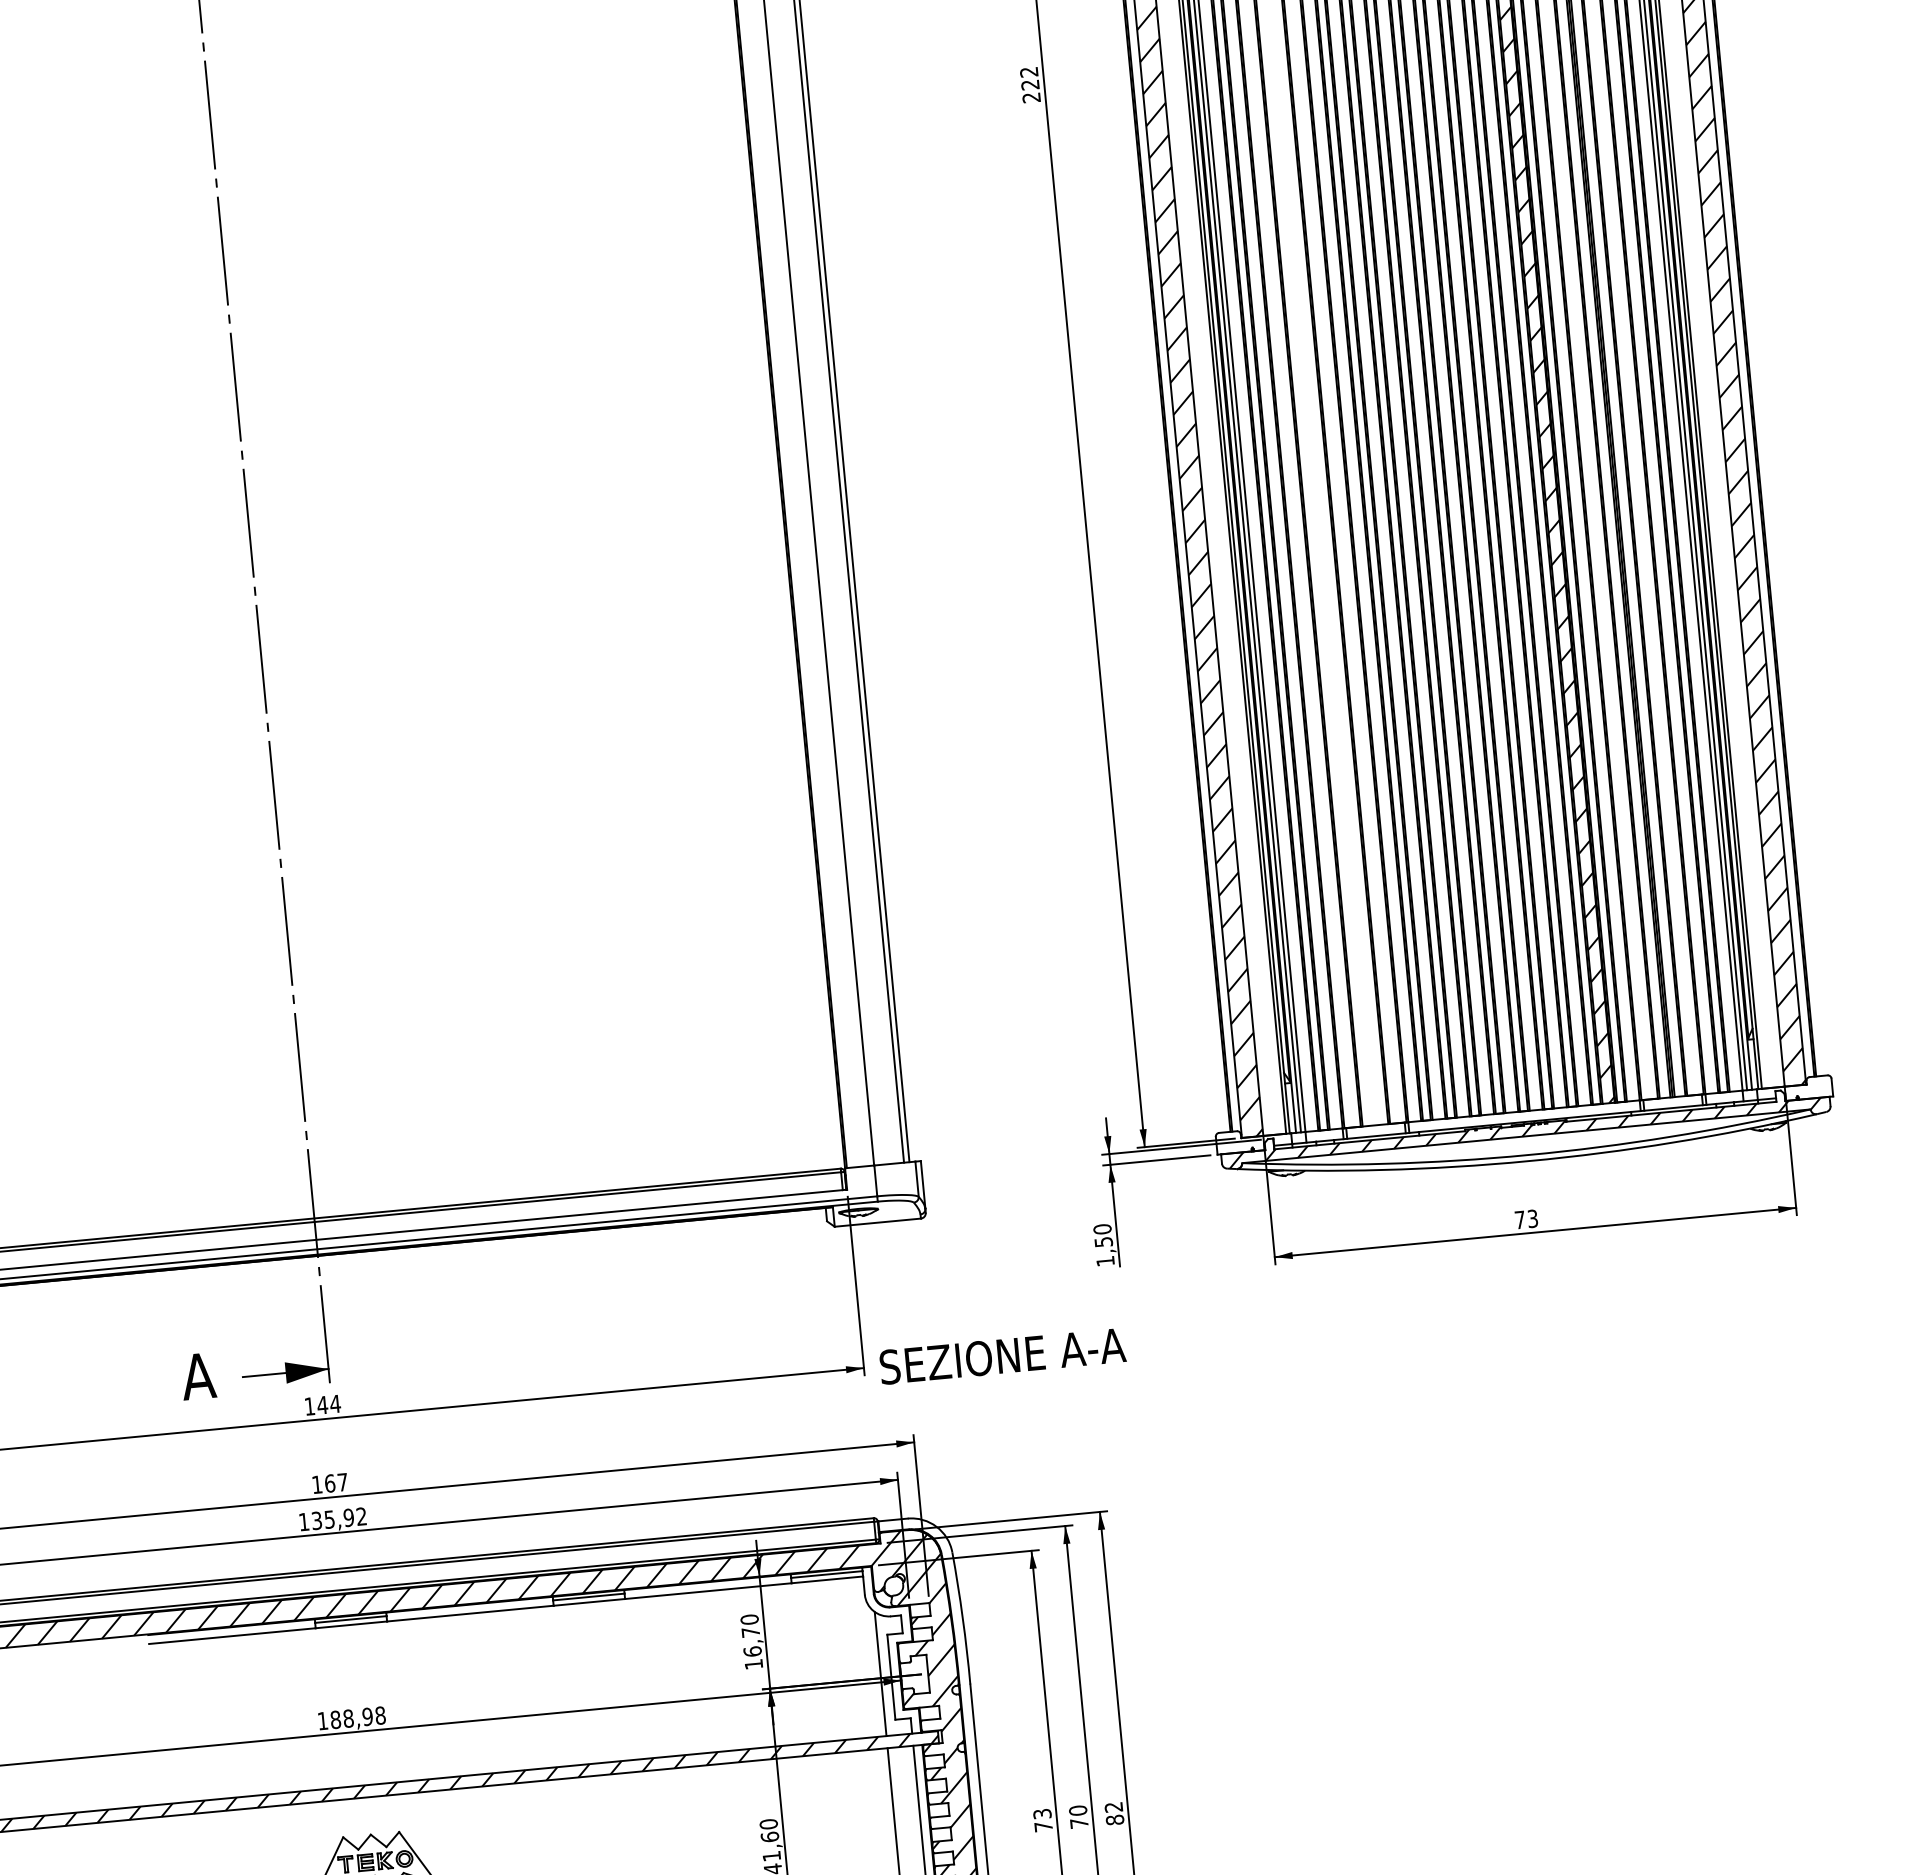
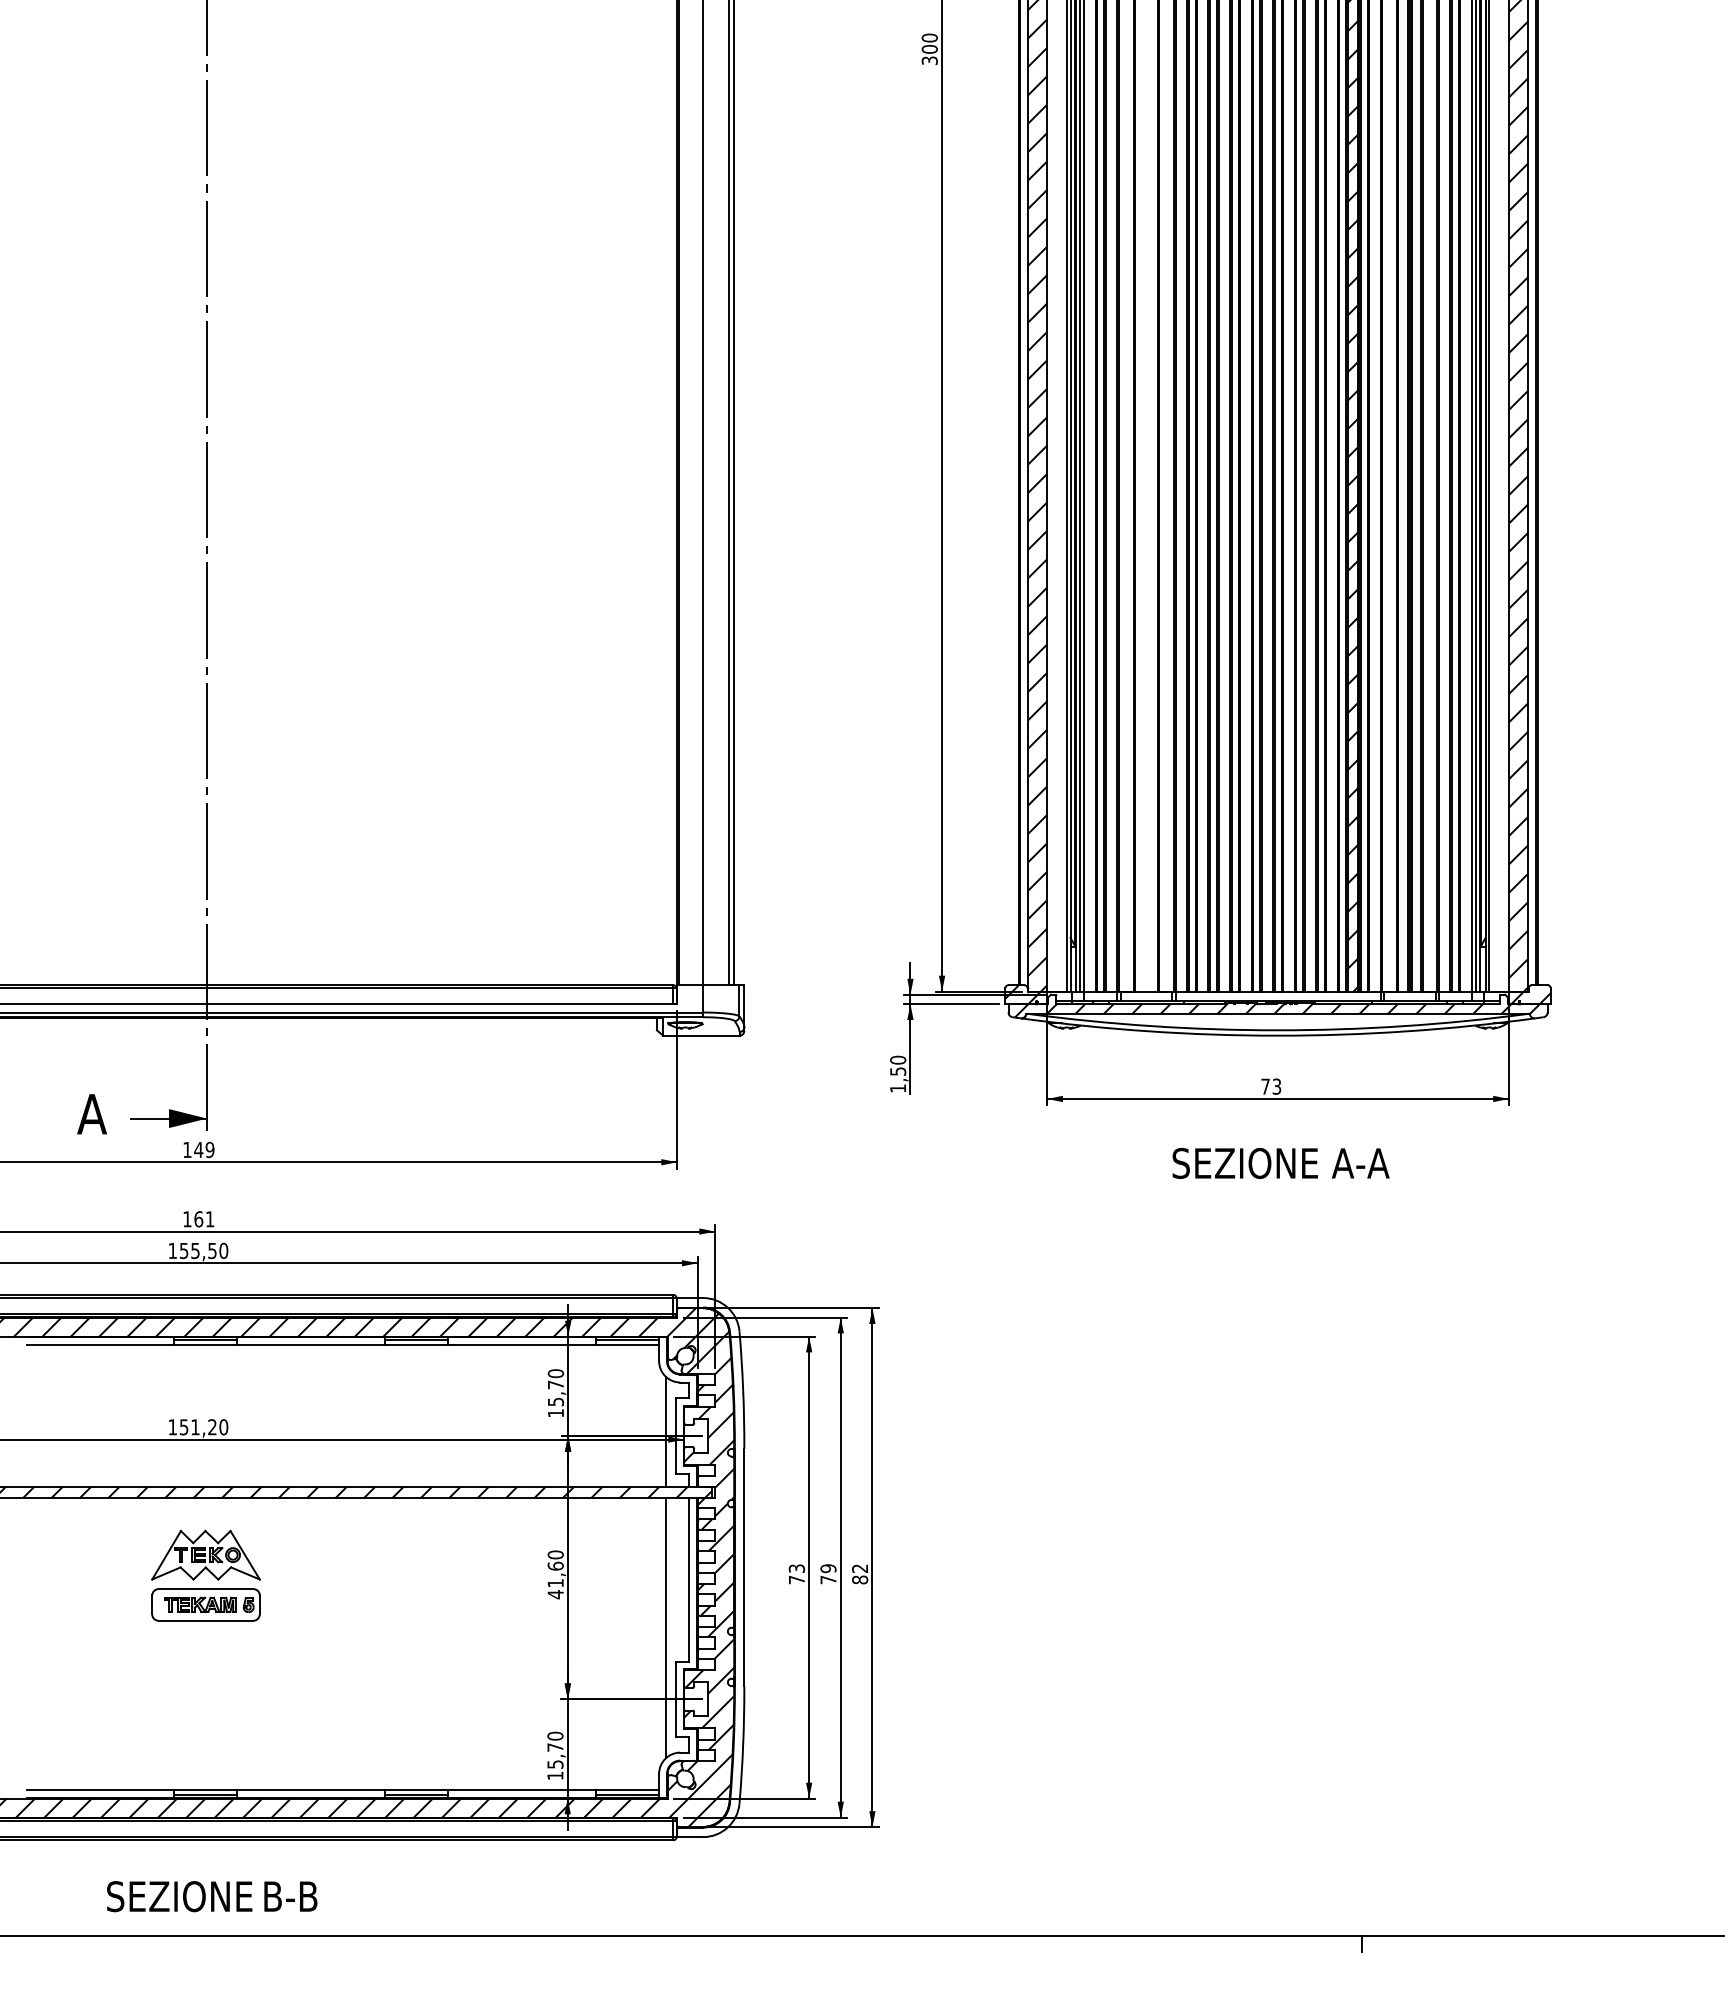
text: (1029, 84) -> (929, 48), 222 -> 300
hatch: (1809, 1091) -> (1530, 997), added
hatch: (1236, 1141) -> (1023, 994), added
text: (1002, 1355) -> (1280, 1162), moved
text: (334, 1403) -> (209, 1149), 144 -> 149
text: (343, 1482) -> (210, 1219), 167 -> 161
text: (339, 1518) -> (204, 1250), 135,92 -> 155,50
text: (752, 1651) -> (555, 1401), 16,70 -> 15,70
text: (357, 1718) -> (203, 1427), 188,98 -> 151,20
text: (1078, 1810) -> (828, 1568), 70 -> 79

